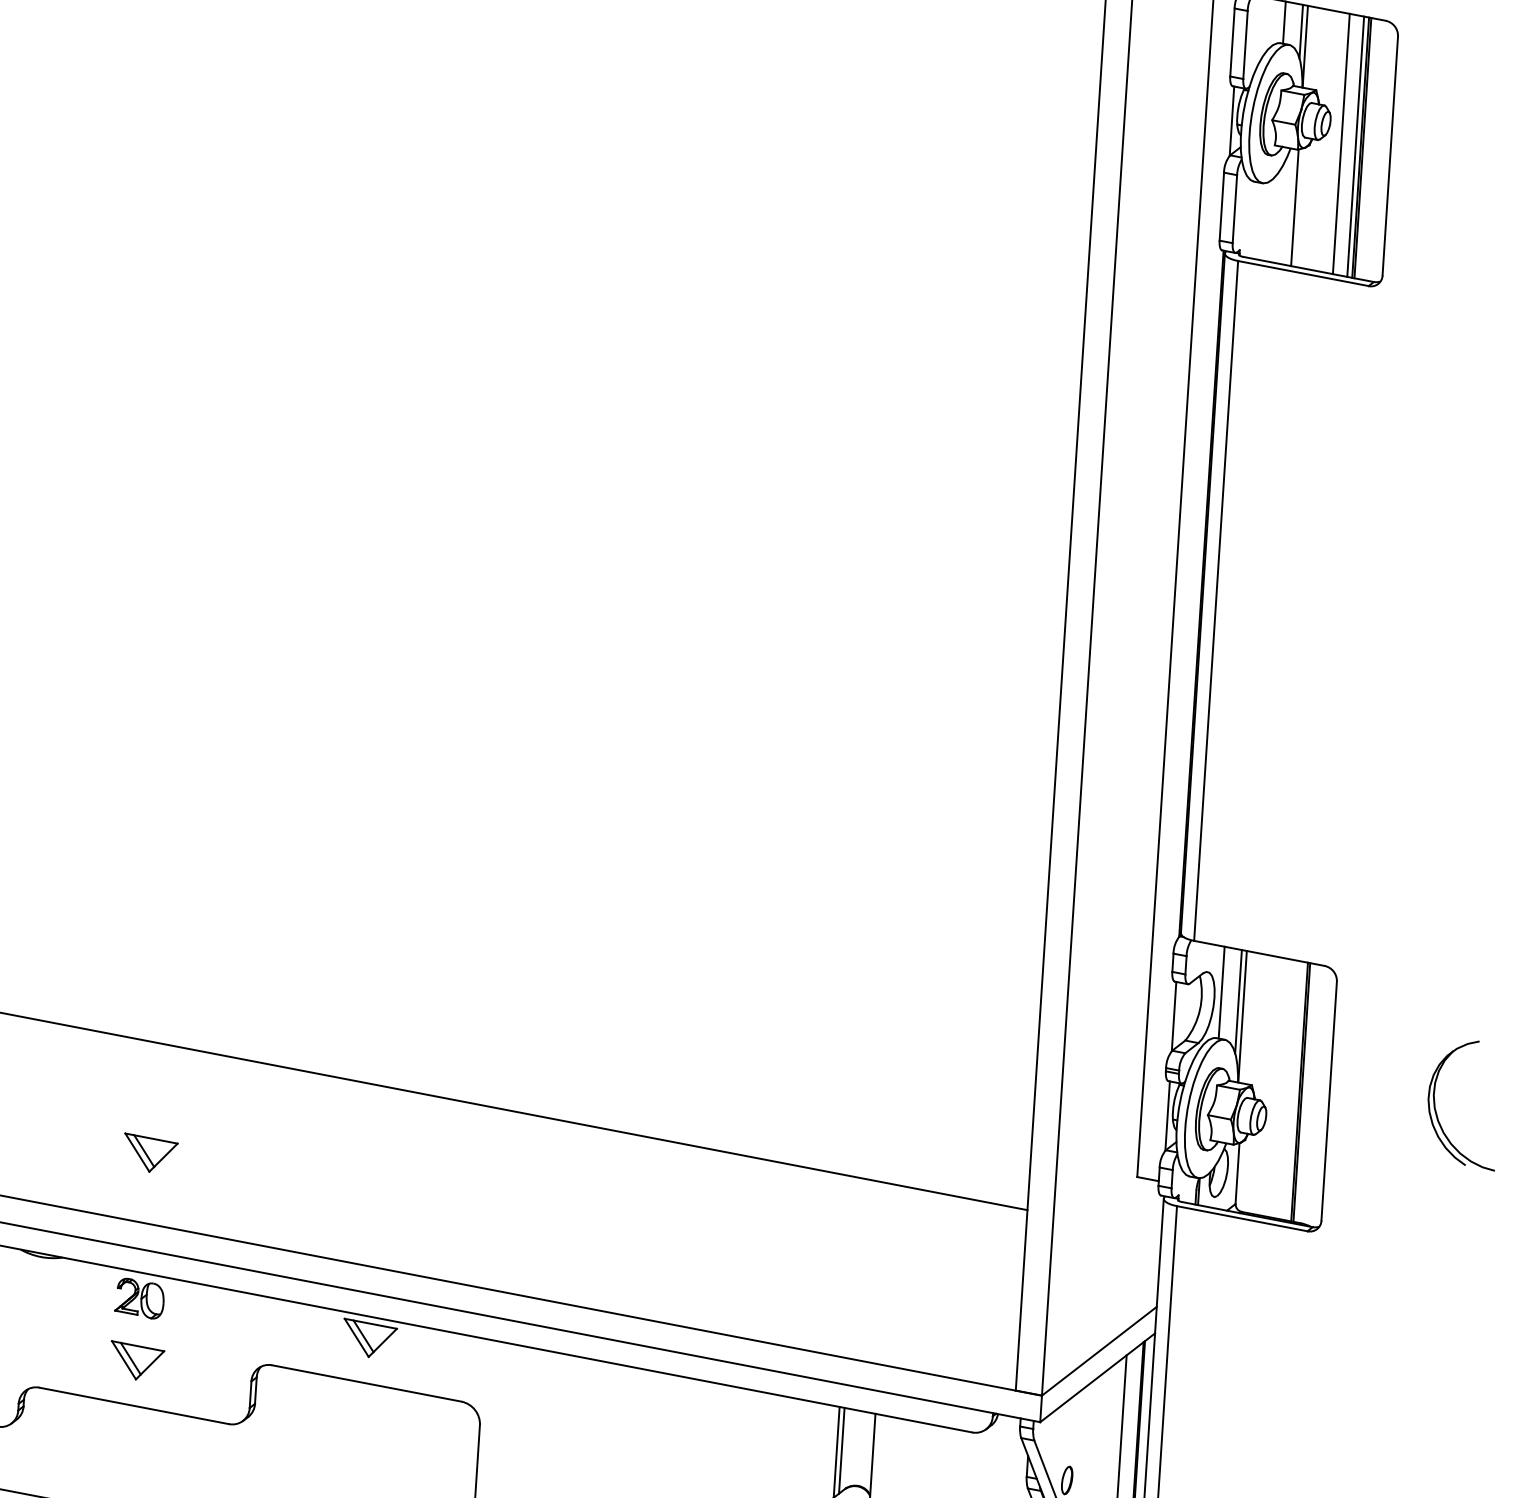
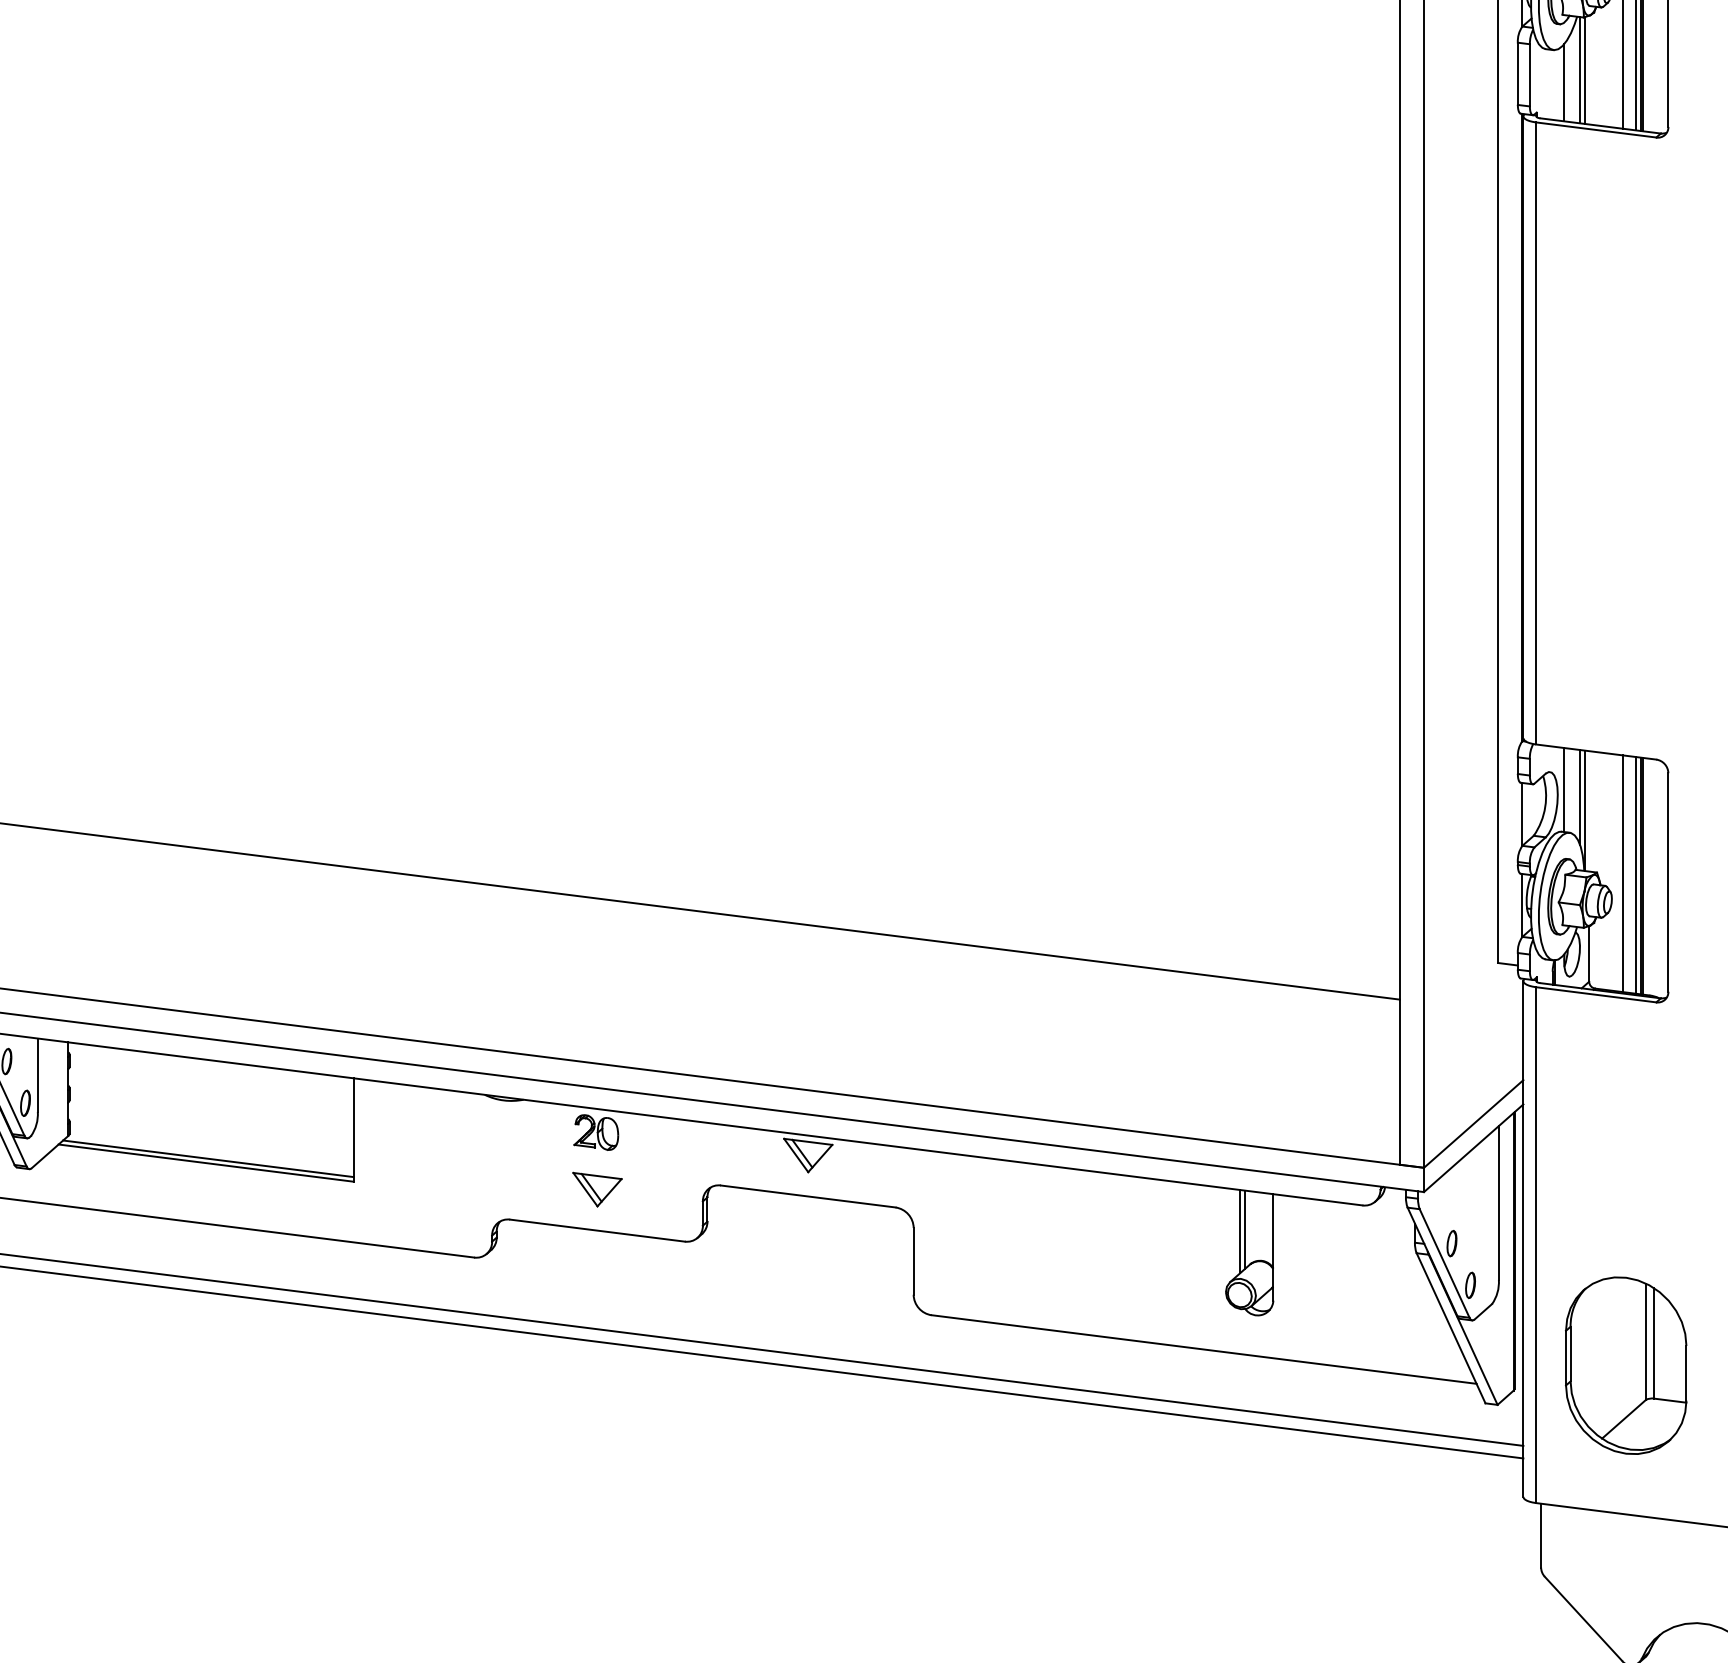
line: (1289, 207) -> (1579, 70), added
line: (1272, 219) -> (1564, 82), added
line: (1280, 1088) -> (1623, 873), added
line: (1294, 1091) -> (1636, 875), added
part: (150, 1153) -> (597, 999), removed

